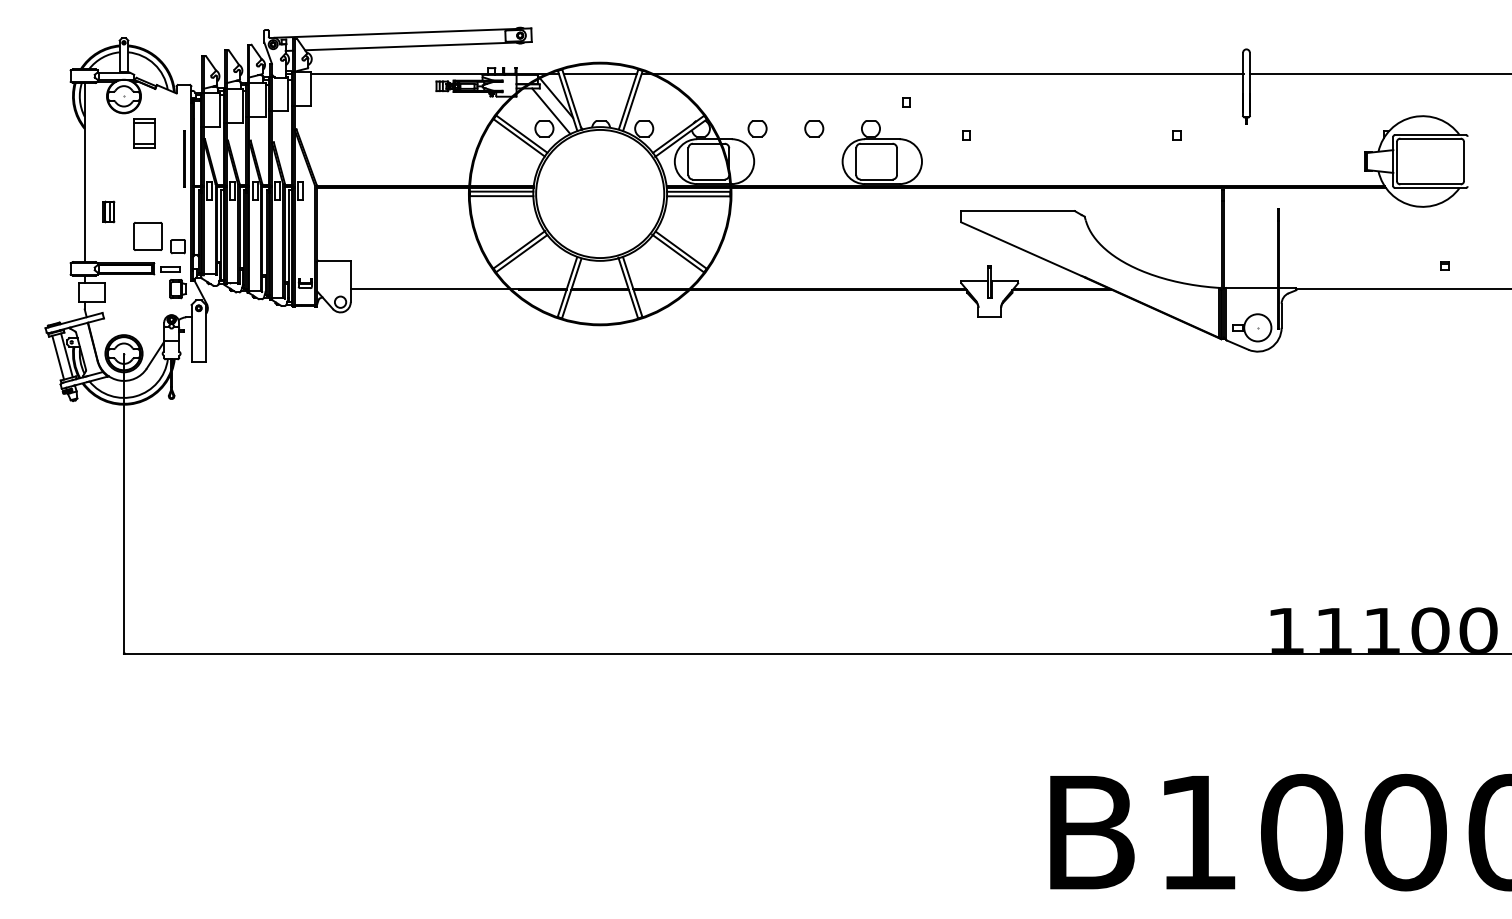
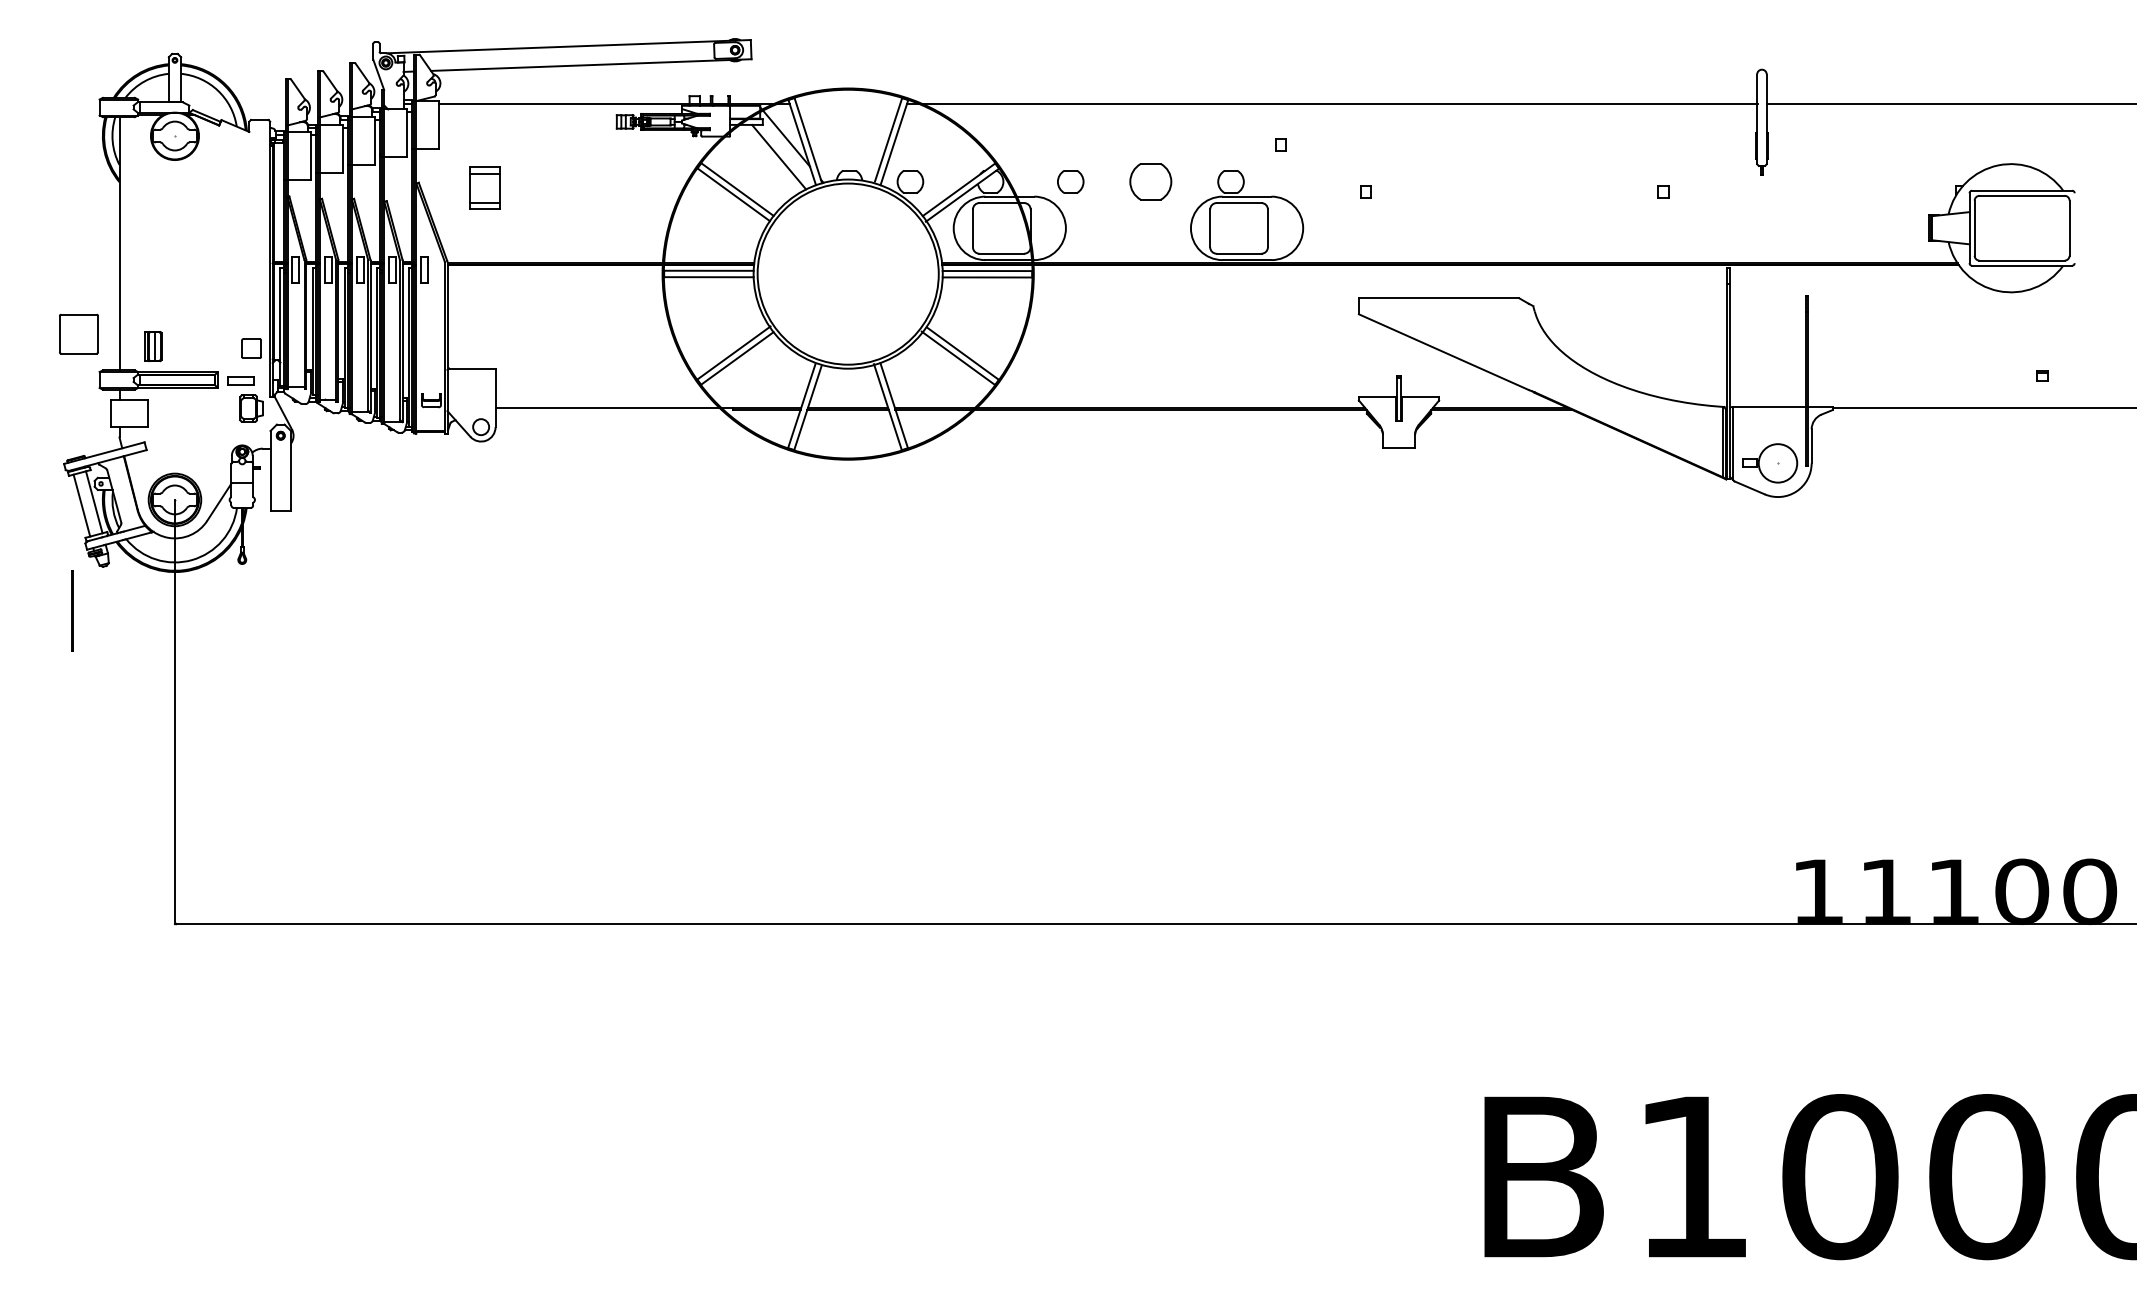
line: (600, 74) -> (848, 104), removed
part: (544, 128) -> (769, 181), removed
part: (813, 128) -> (1150, 181), size x1.6
part: (144, 132) -> (484, 187), moved
line: (184, 158) -> (72, 610), moved
part: (108, 211) -> (153, 346), moved
part: (147, 235) -> (78, 333), moved

